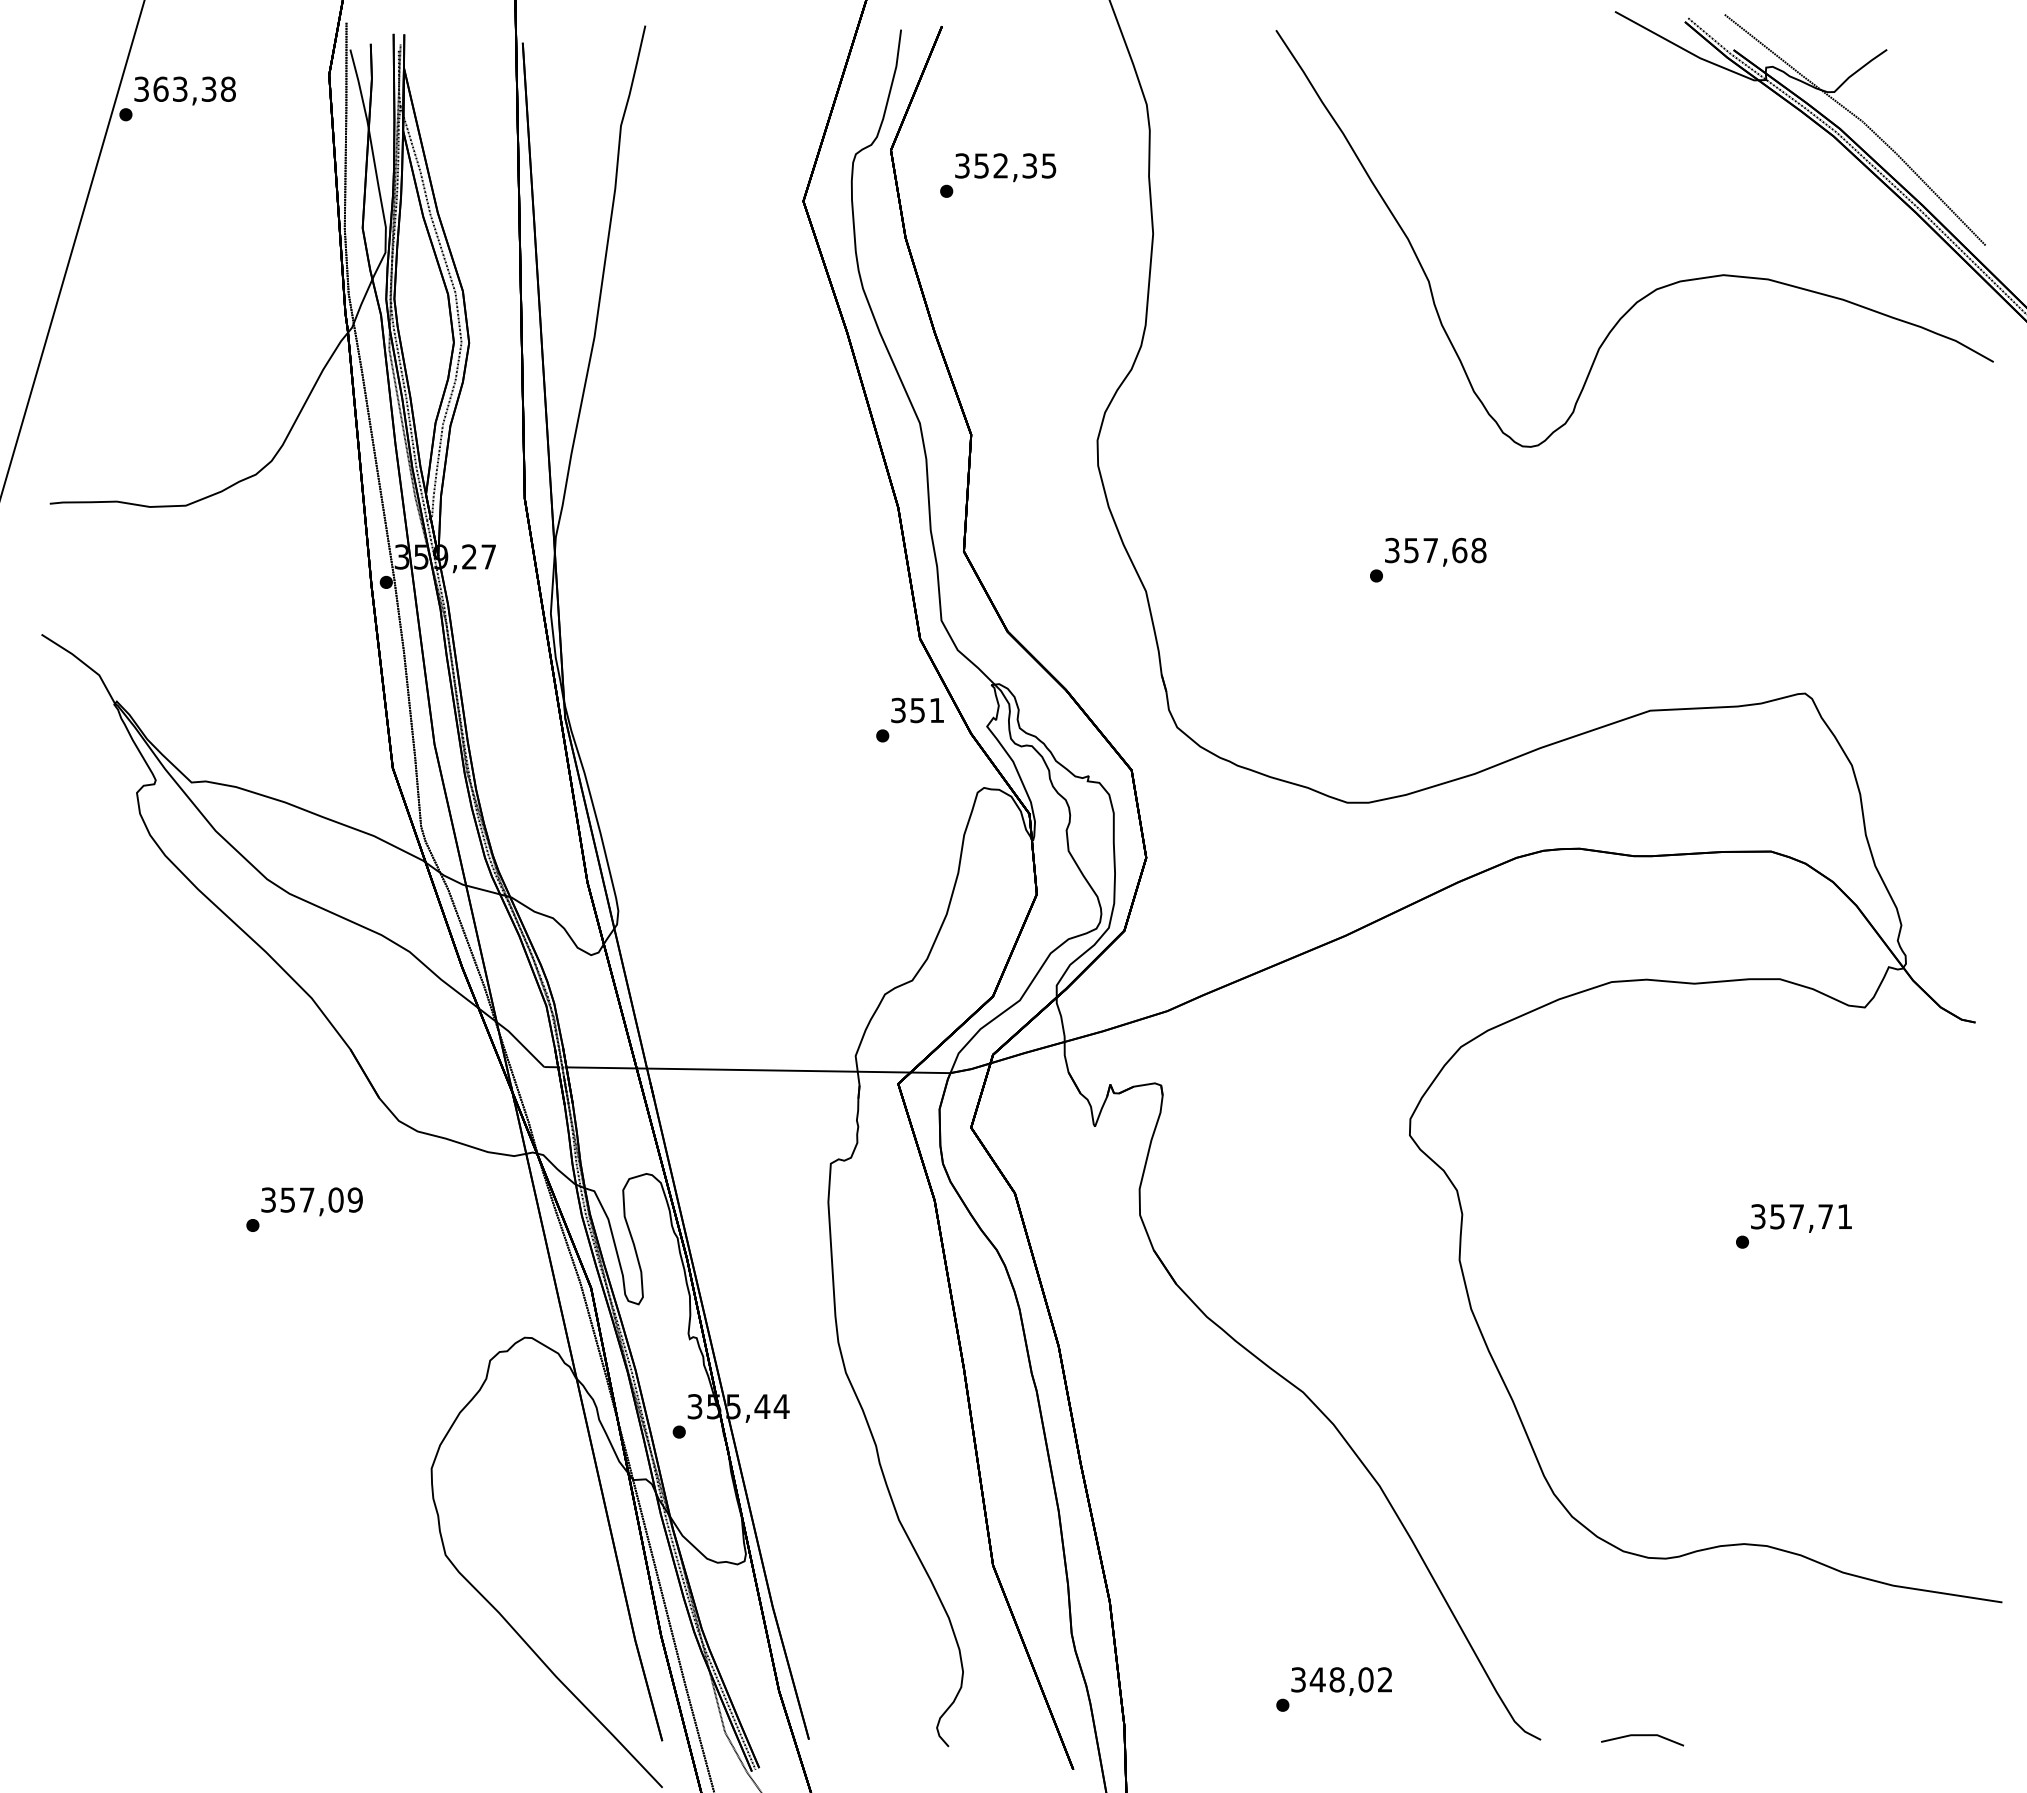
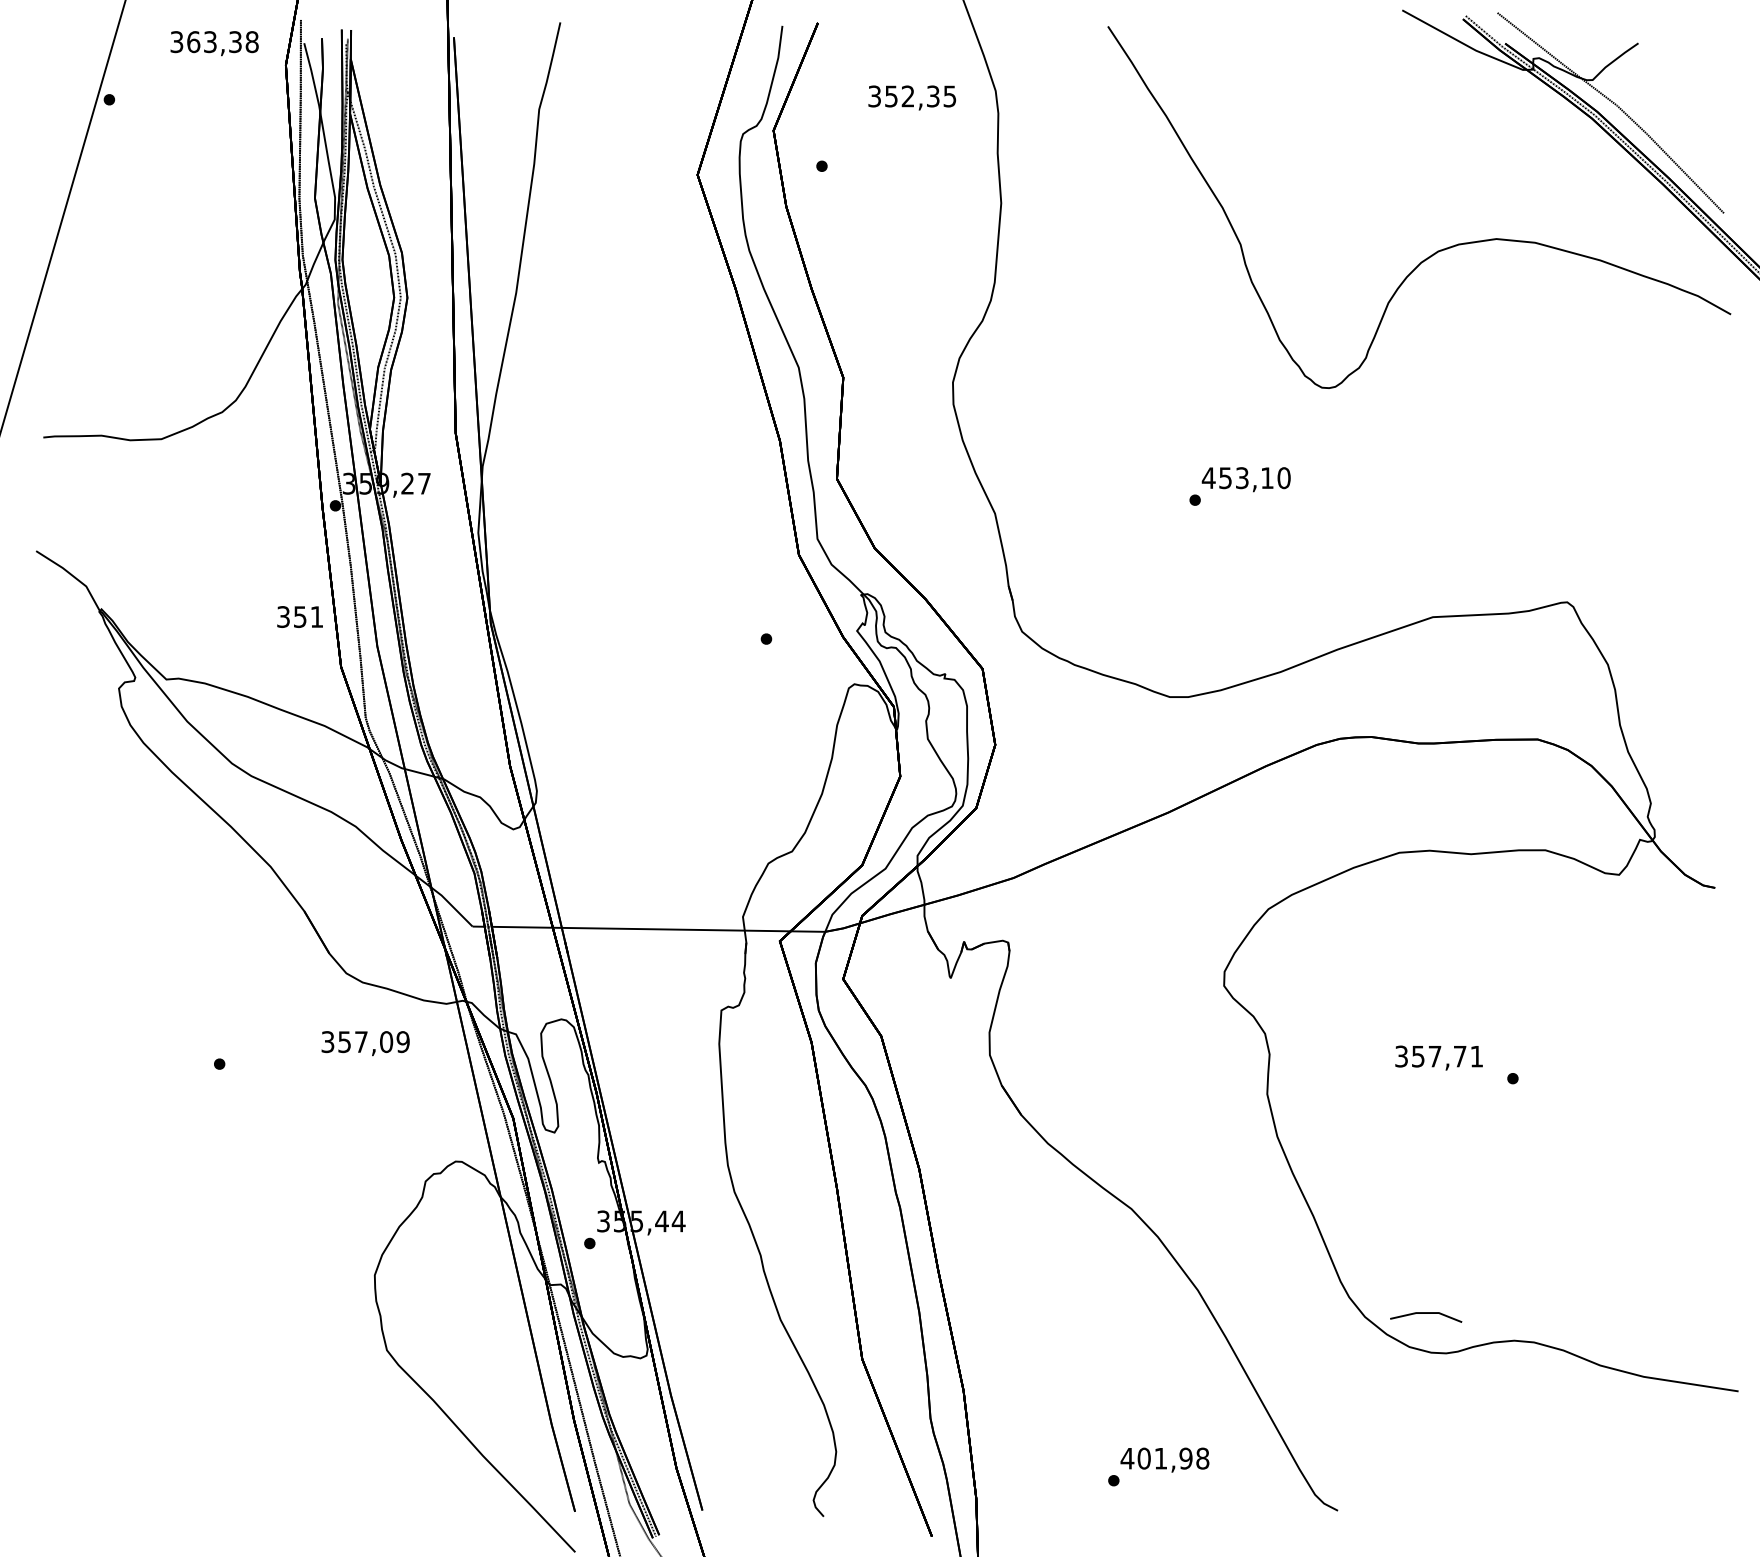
text: (184, 90) -> (214, 43), moved
text: (1005, 167) -> (912, 97), moved
text: (1435, 550) -> (1246, 478), 357,68 -> 453,10
text: (917, 710) -> (300, 617), moved
text: (311, 1201) -> (365, 1043), moved
text: (1801, 1218) -> (1439, 1058), moved
text: (1341, 1679) -> (1164, 1458), 348,02 -> 401,98
line: (1642, 1736) -> (1426, 1314), moved

